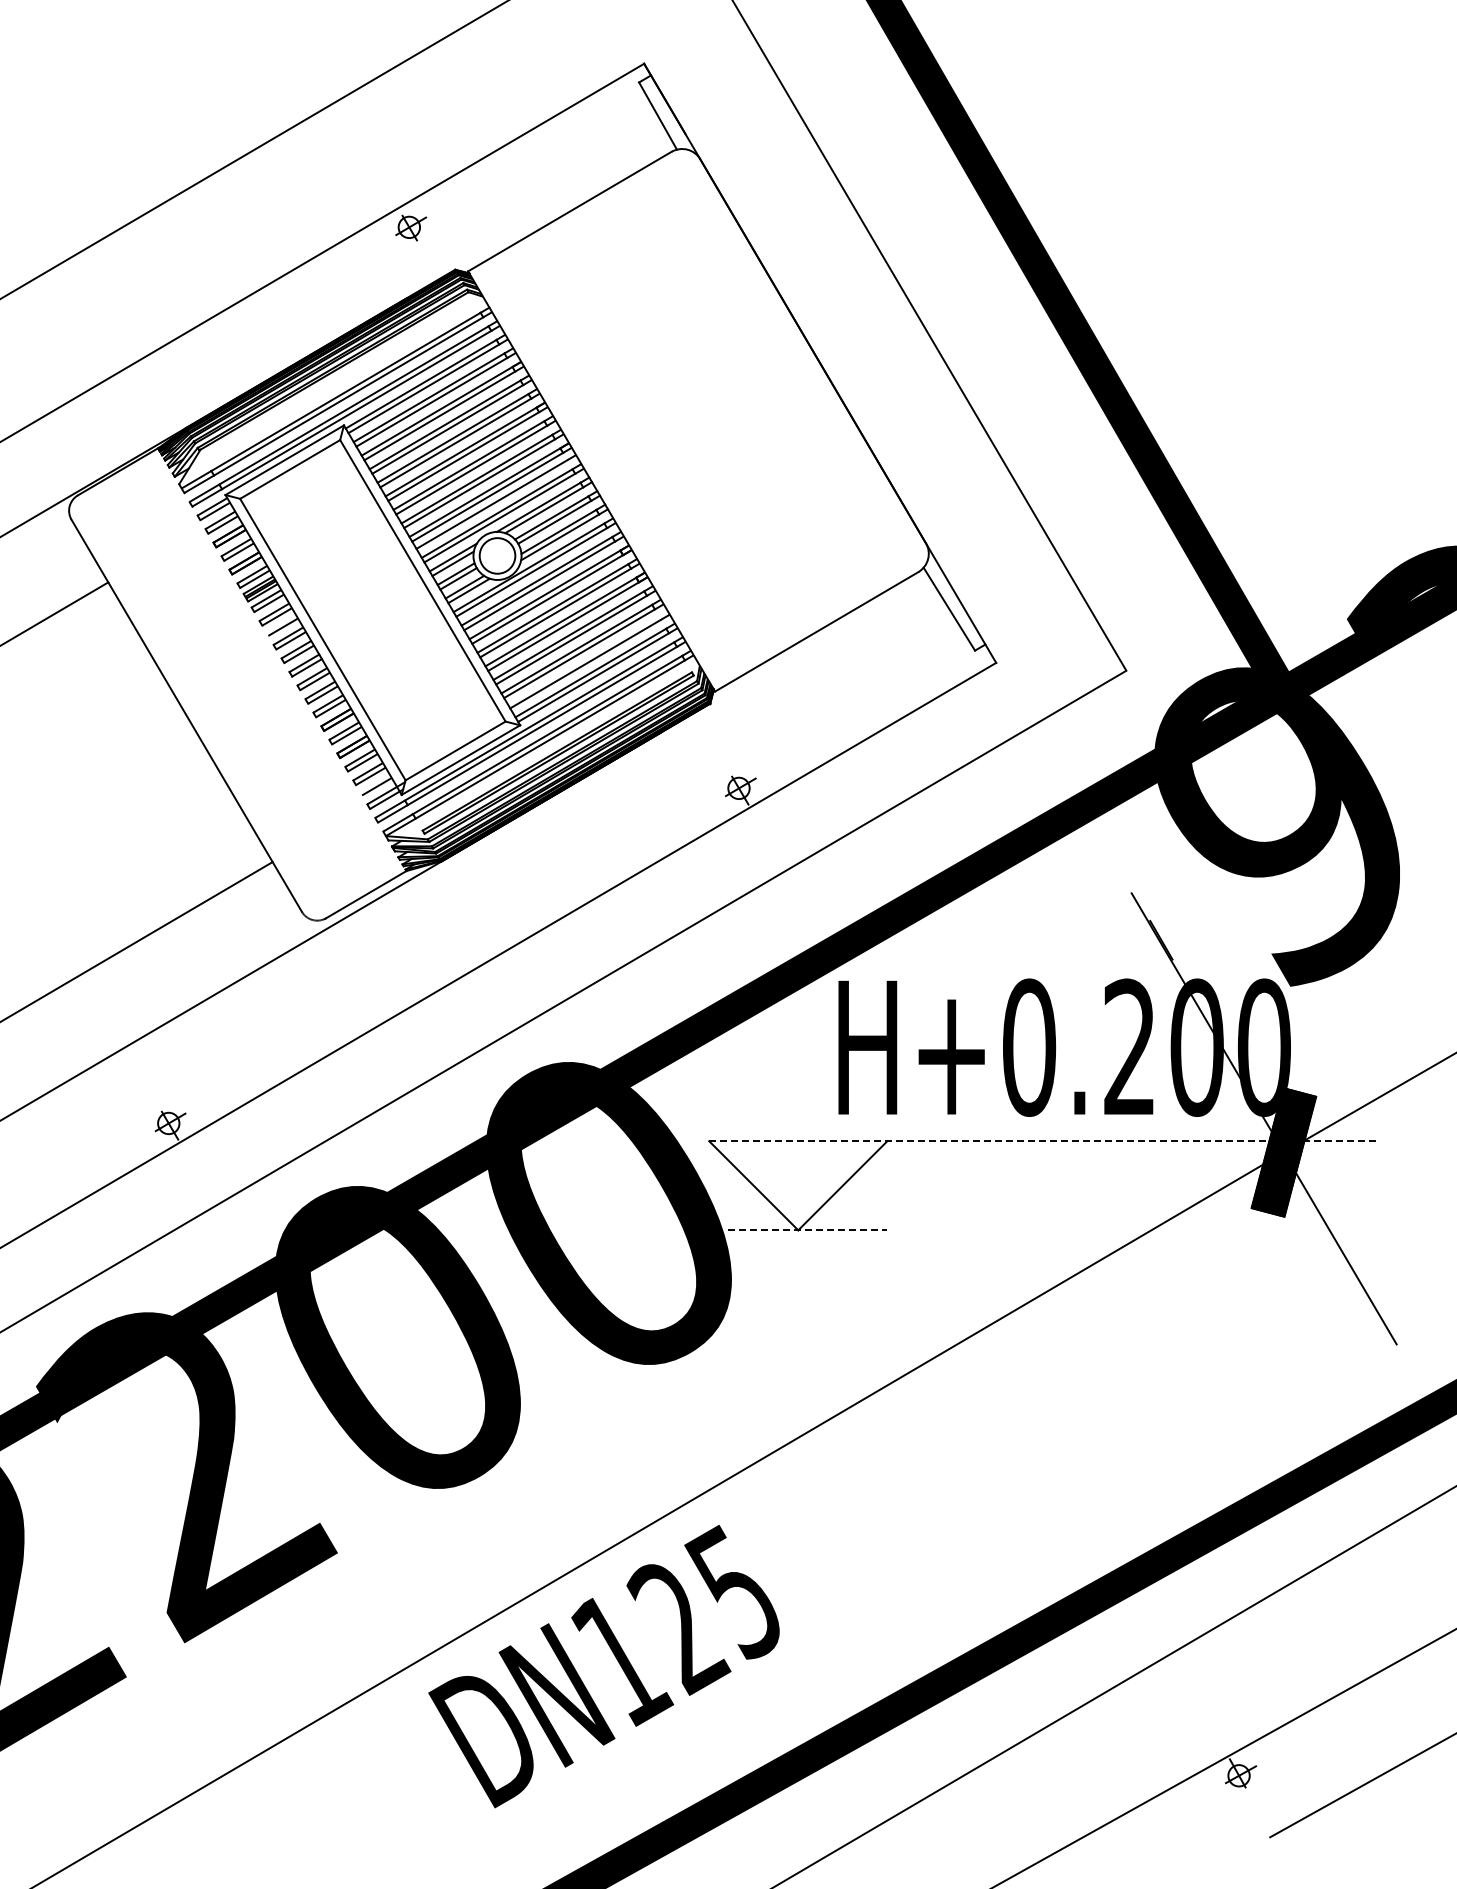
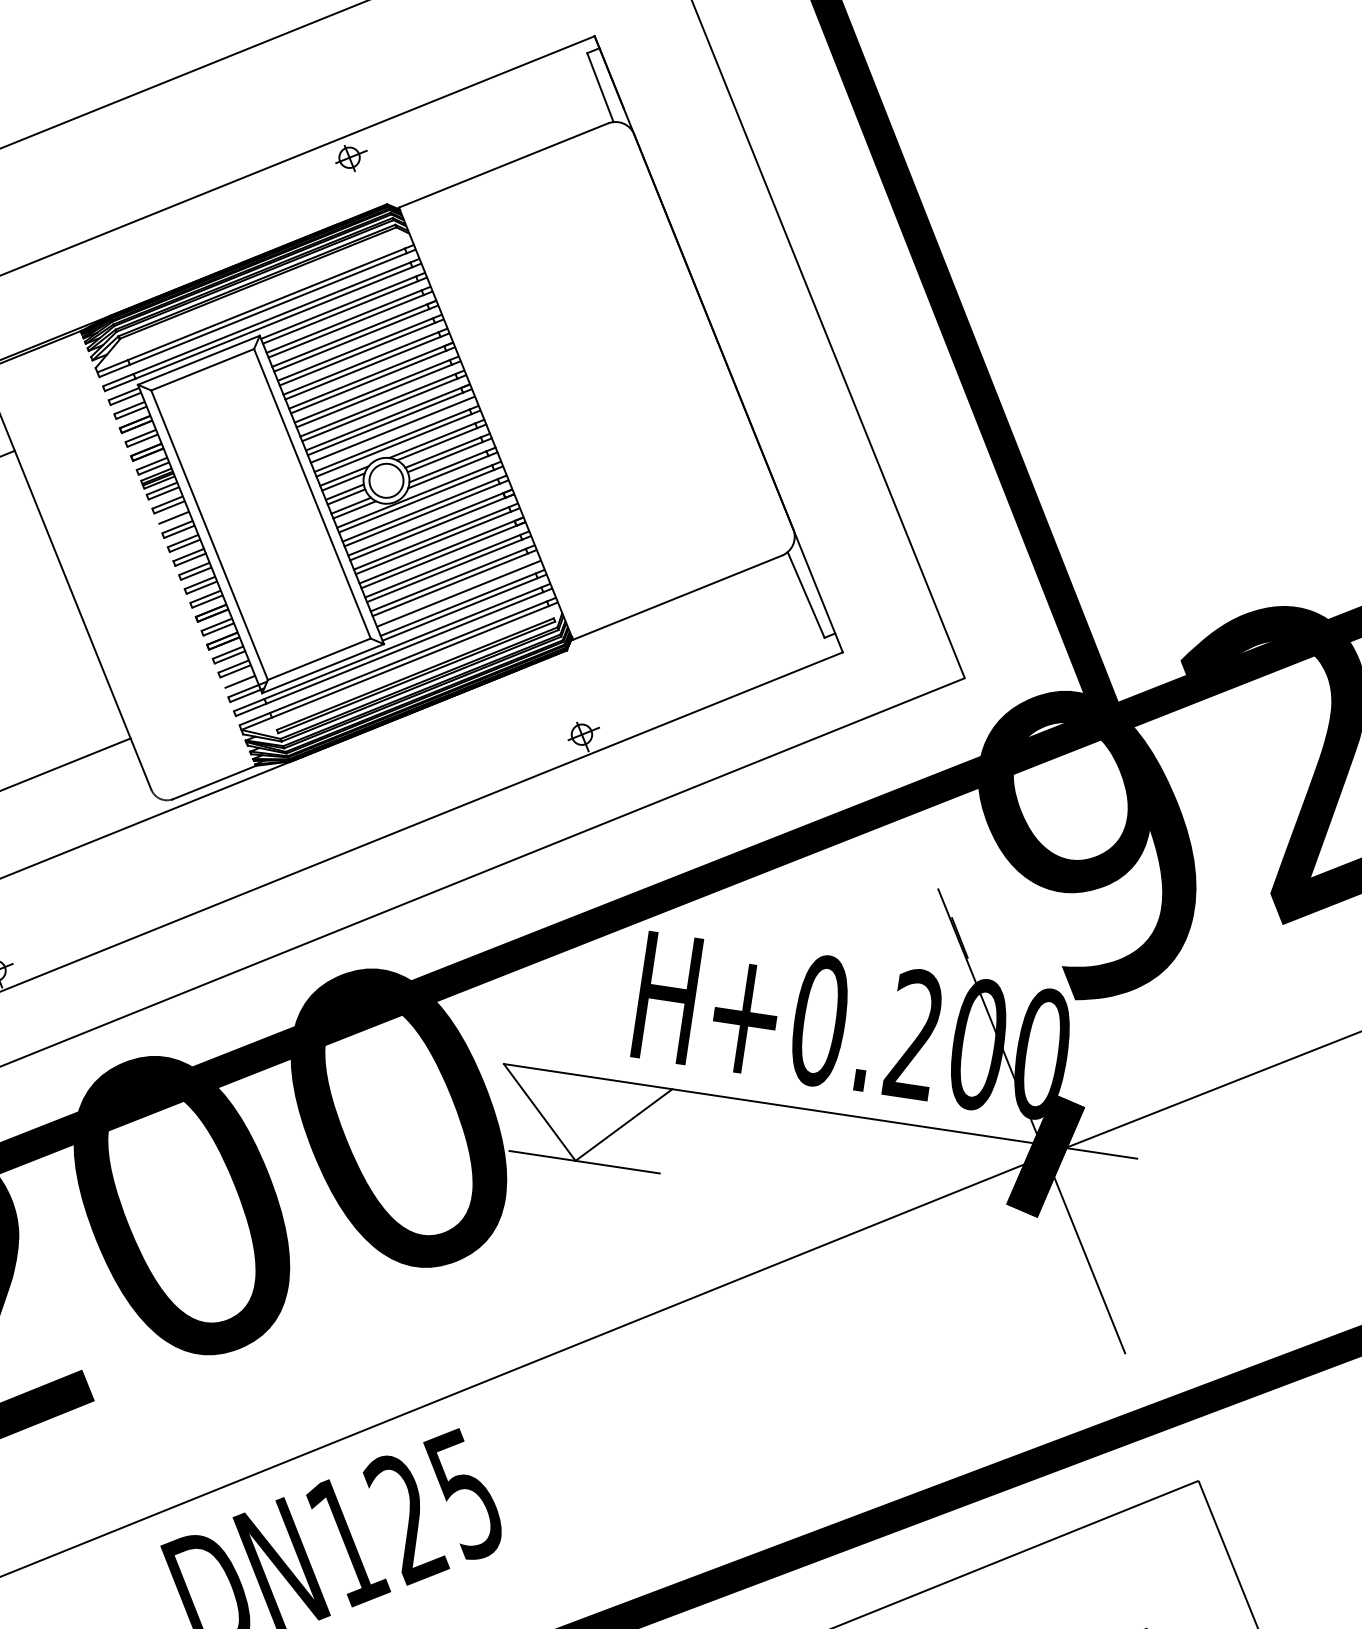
line: (1044, 1141) -> (820, 1111), dashed -> solid
line: (808, 1230) -> (585, 1162), dashed -> solid

